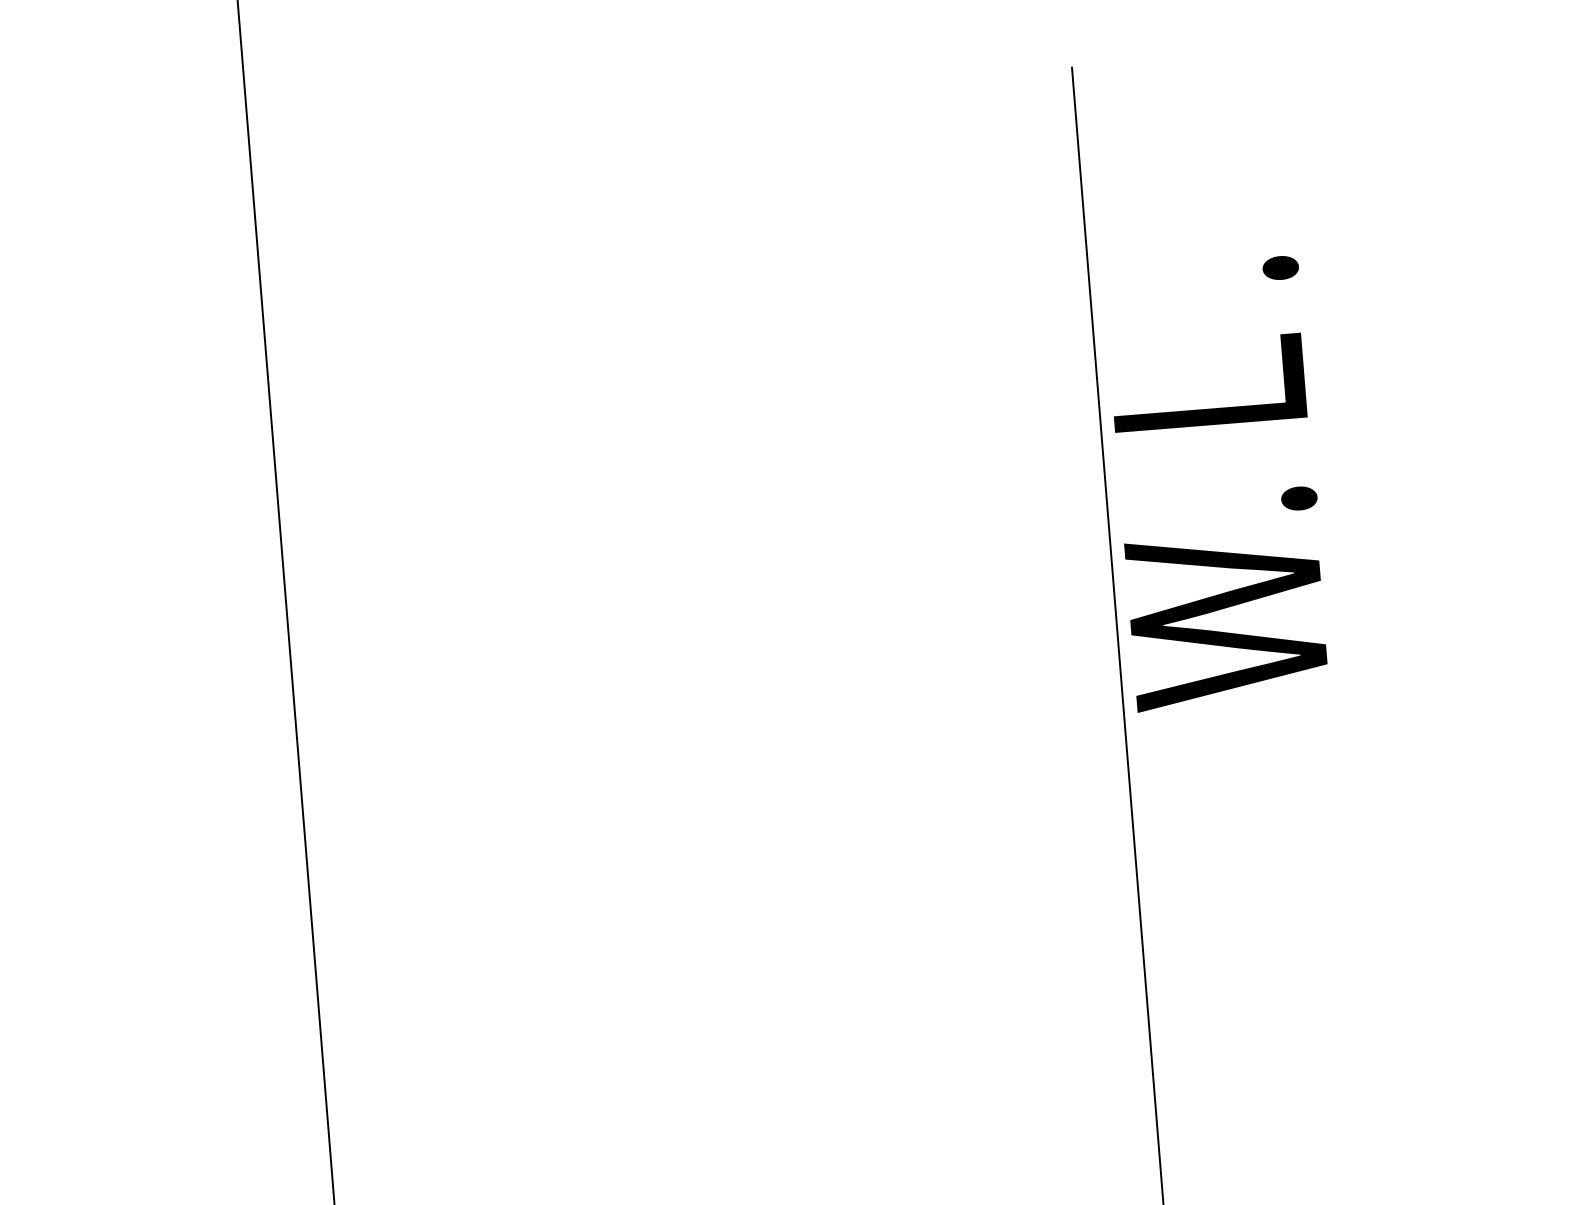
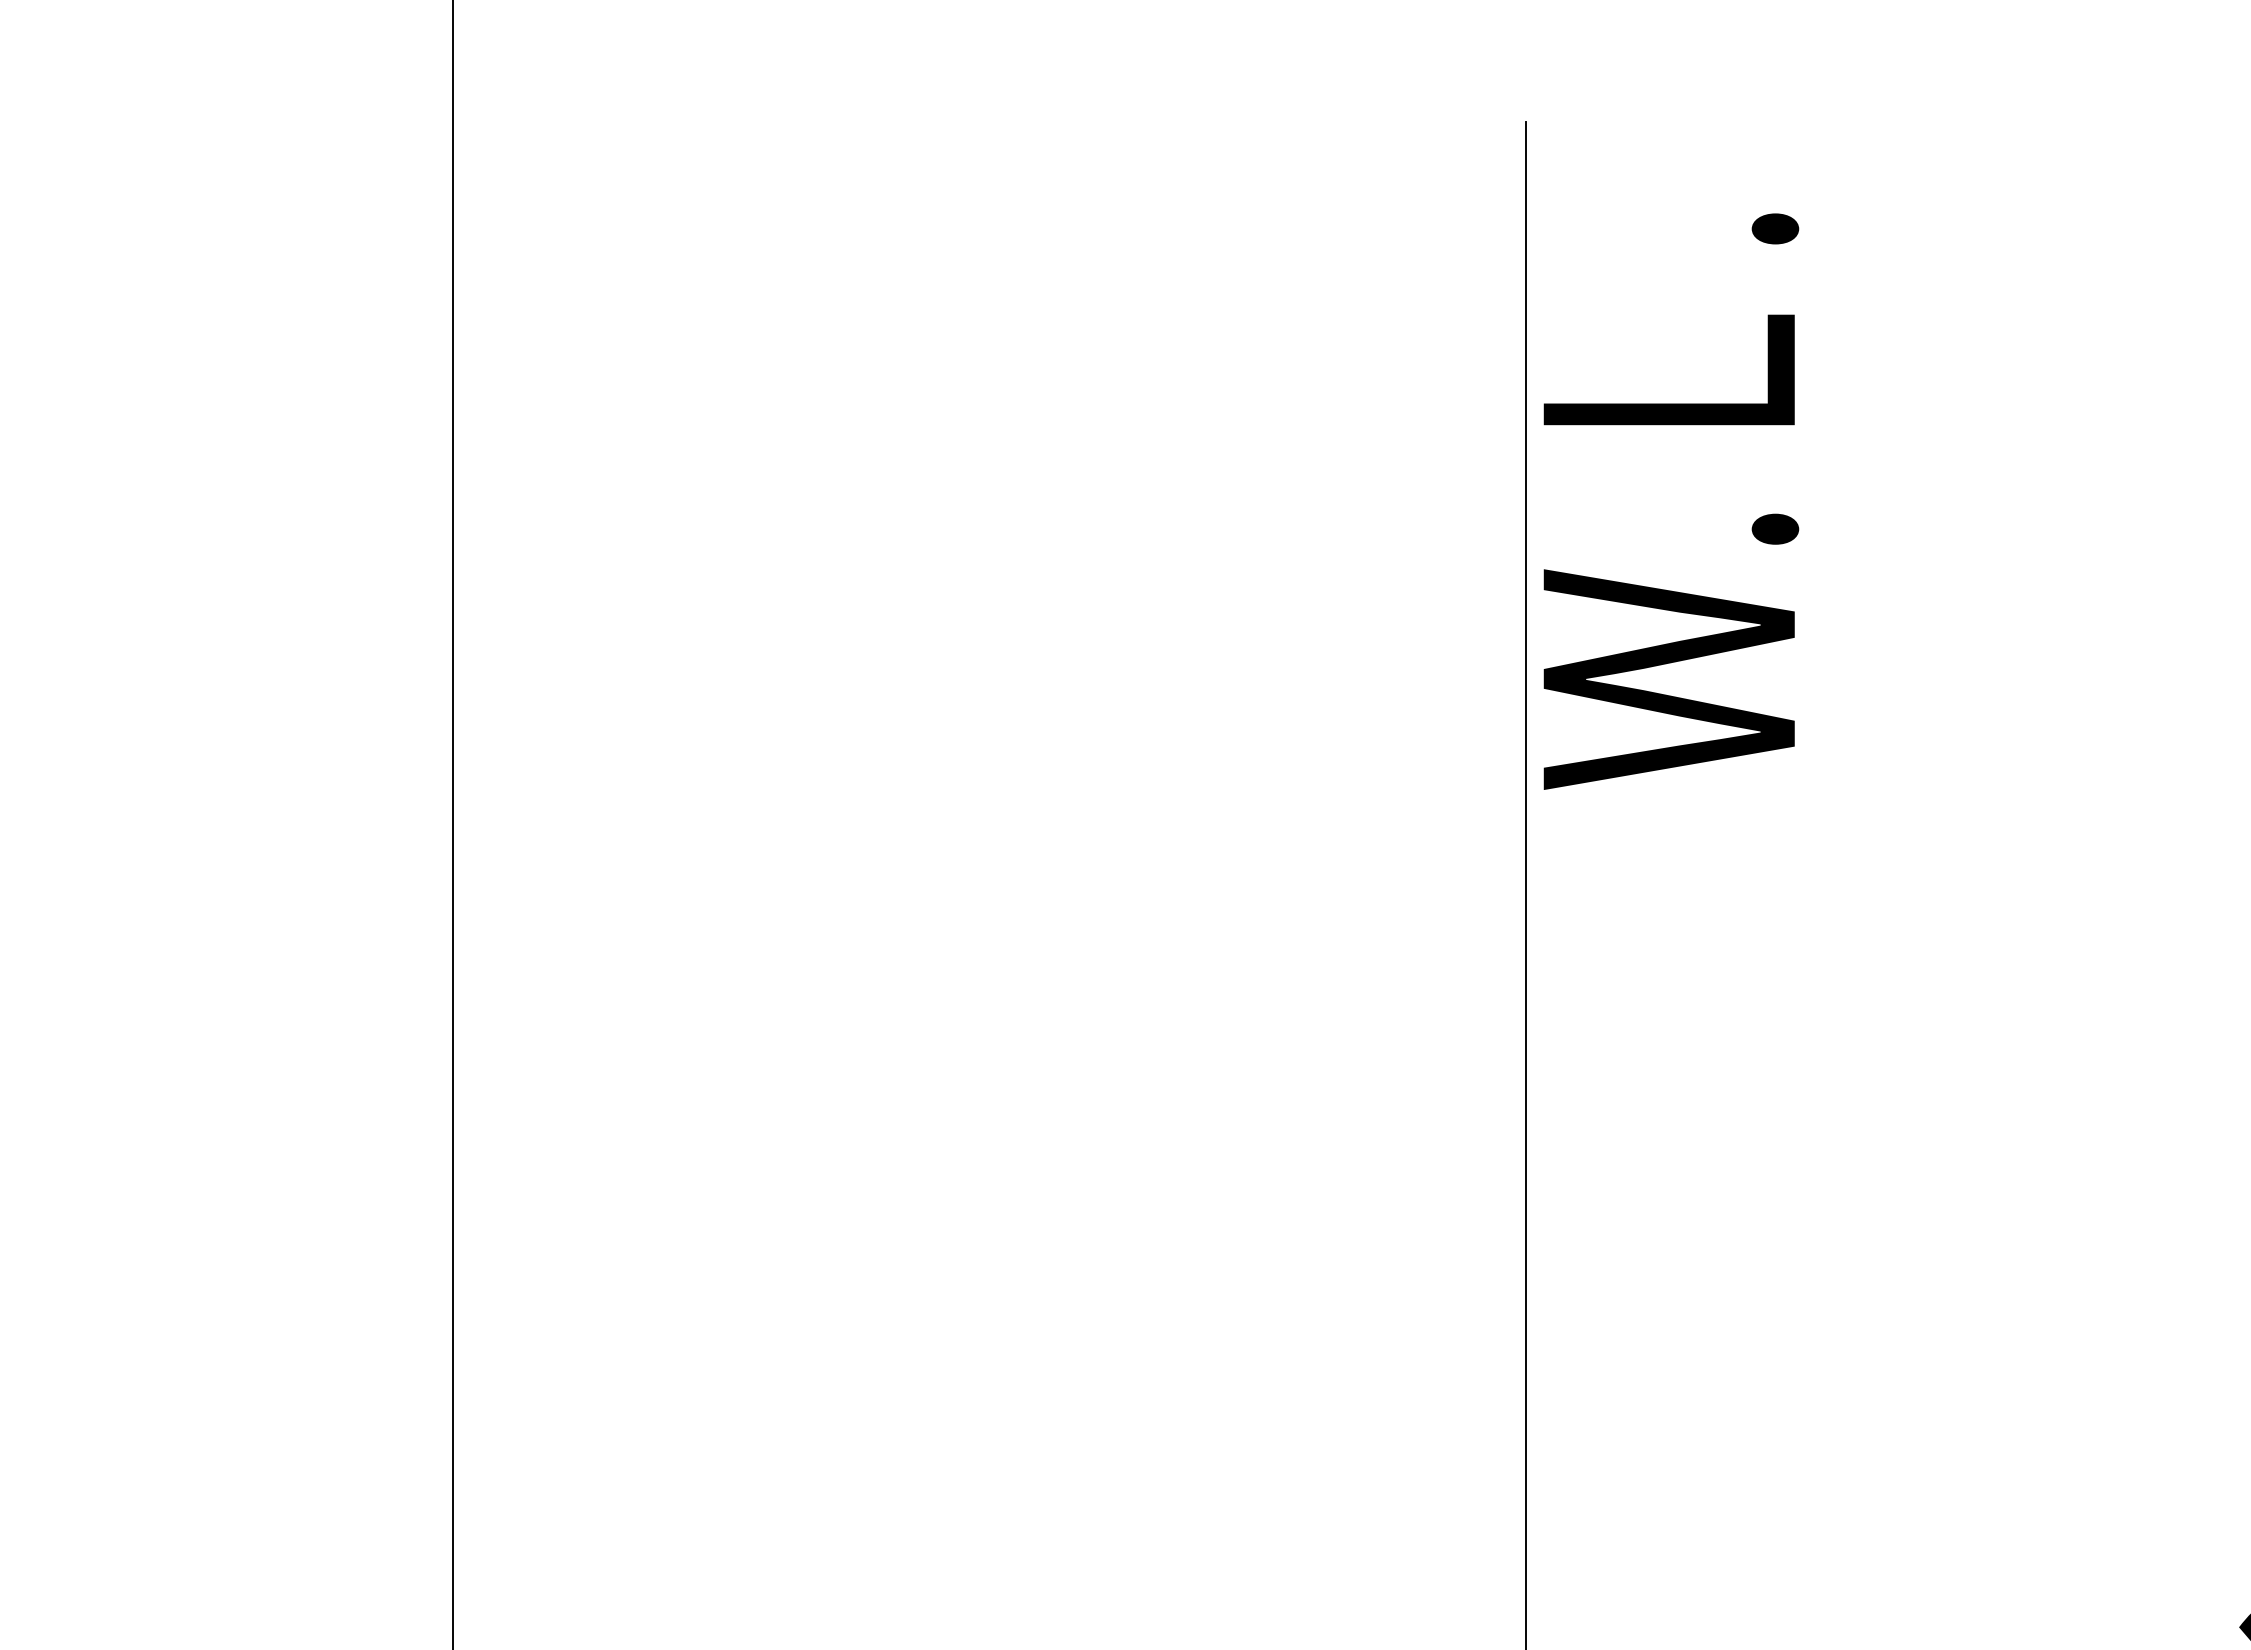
text: (1217, 483) -> (1671, 501), moved

